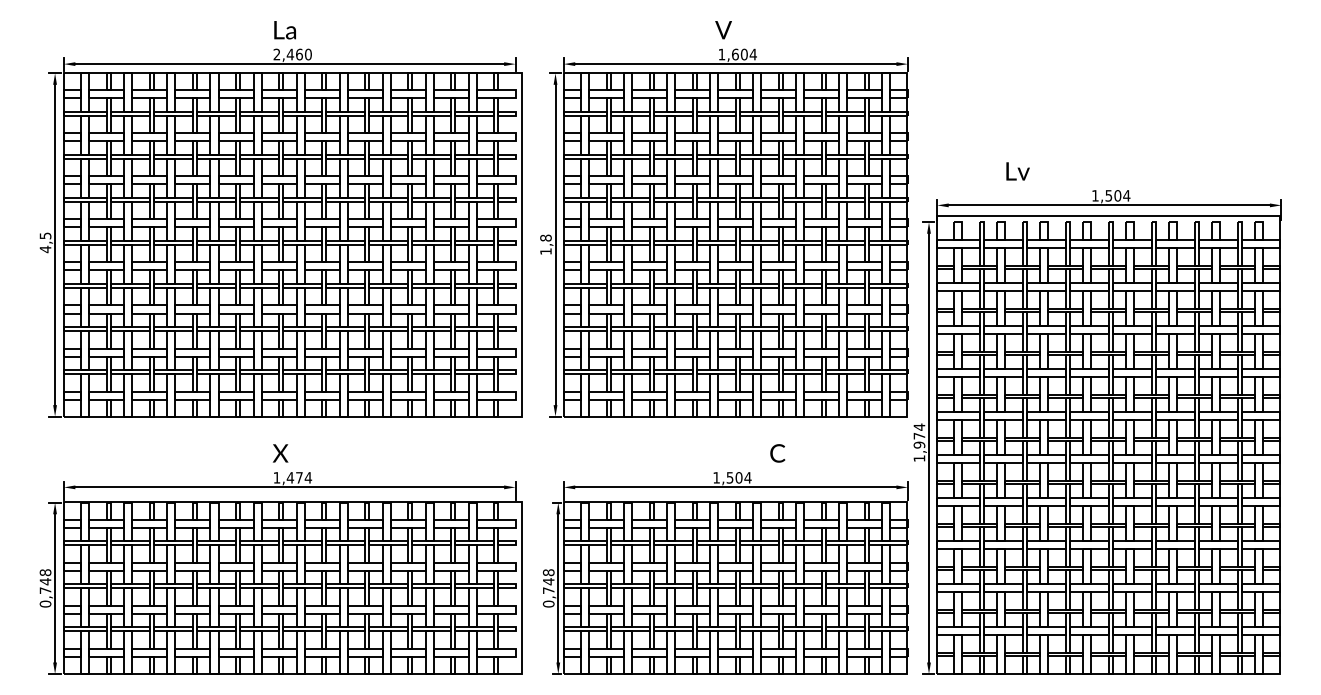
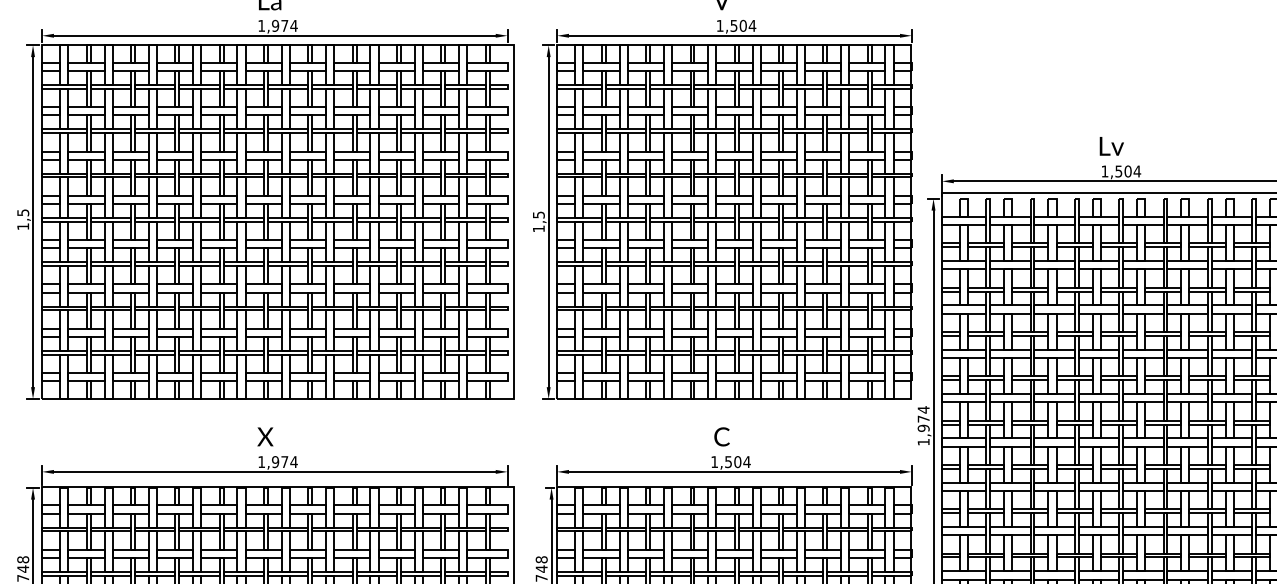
text: (292, 54) -> (277, 25), 2,460 -> 1,974
text: (735, 54) -> (734, 25), 1,604 -> 1,504
text: (1017, 171) -> (1111, 146), moved
text: (545, 237) -> (538, 214), 1,8 -> 1,5
text: (45, 249) -> (23, 226), 4,5 -> 1,5
text: (777, 453) -> (721, 436), moved
text: (290, 477) -> (275, 461), 1,474 -> 1,974

